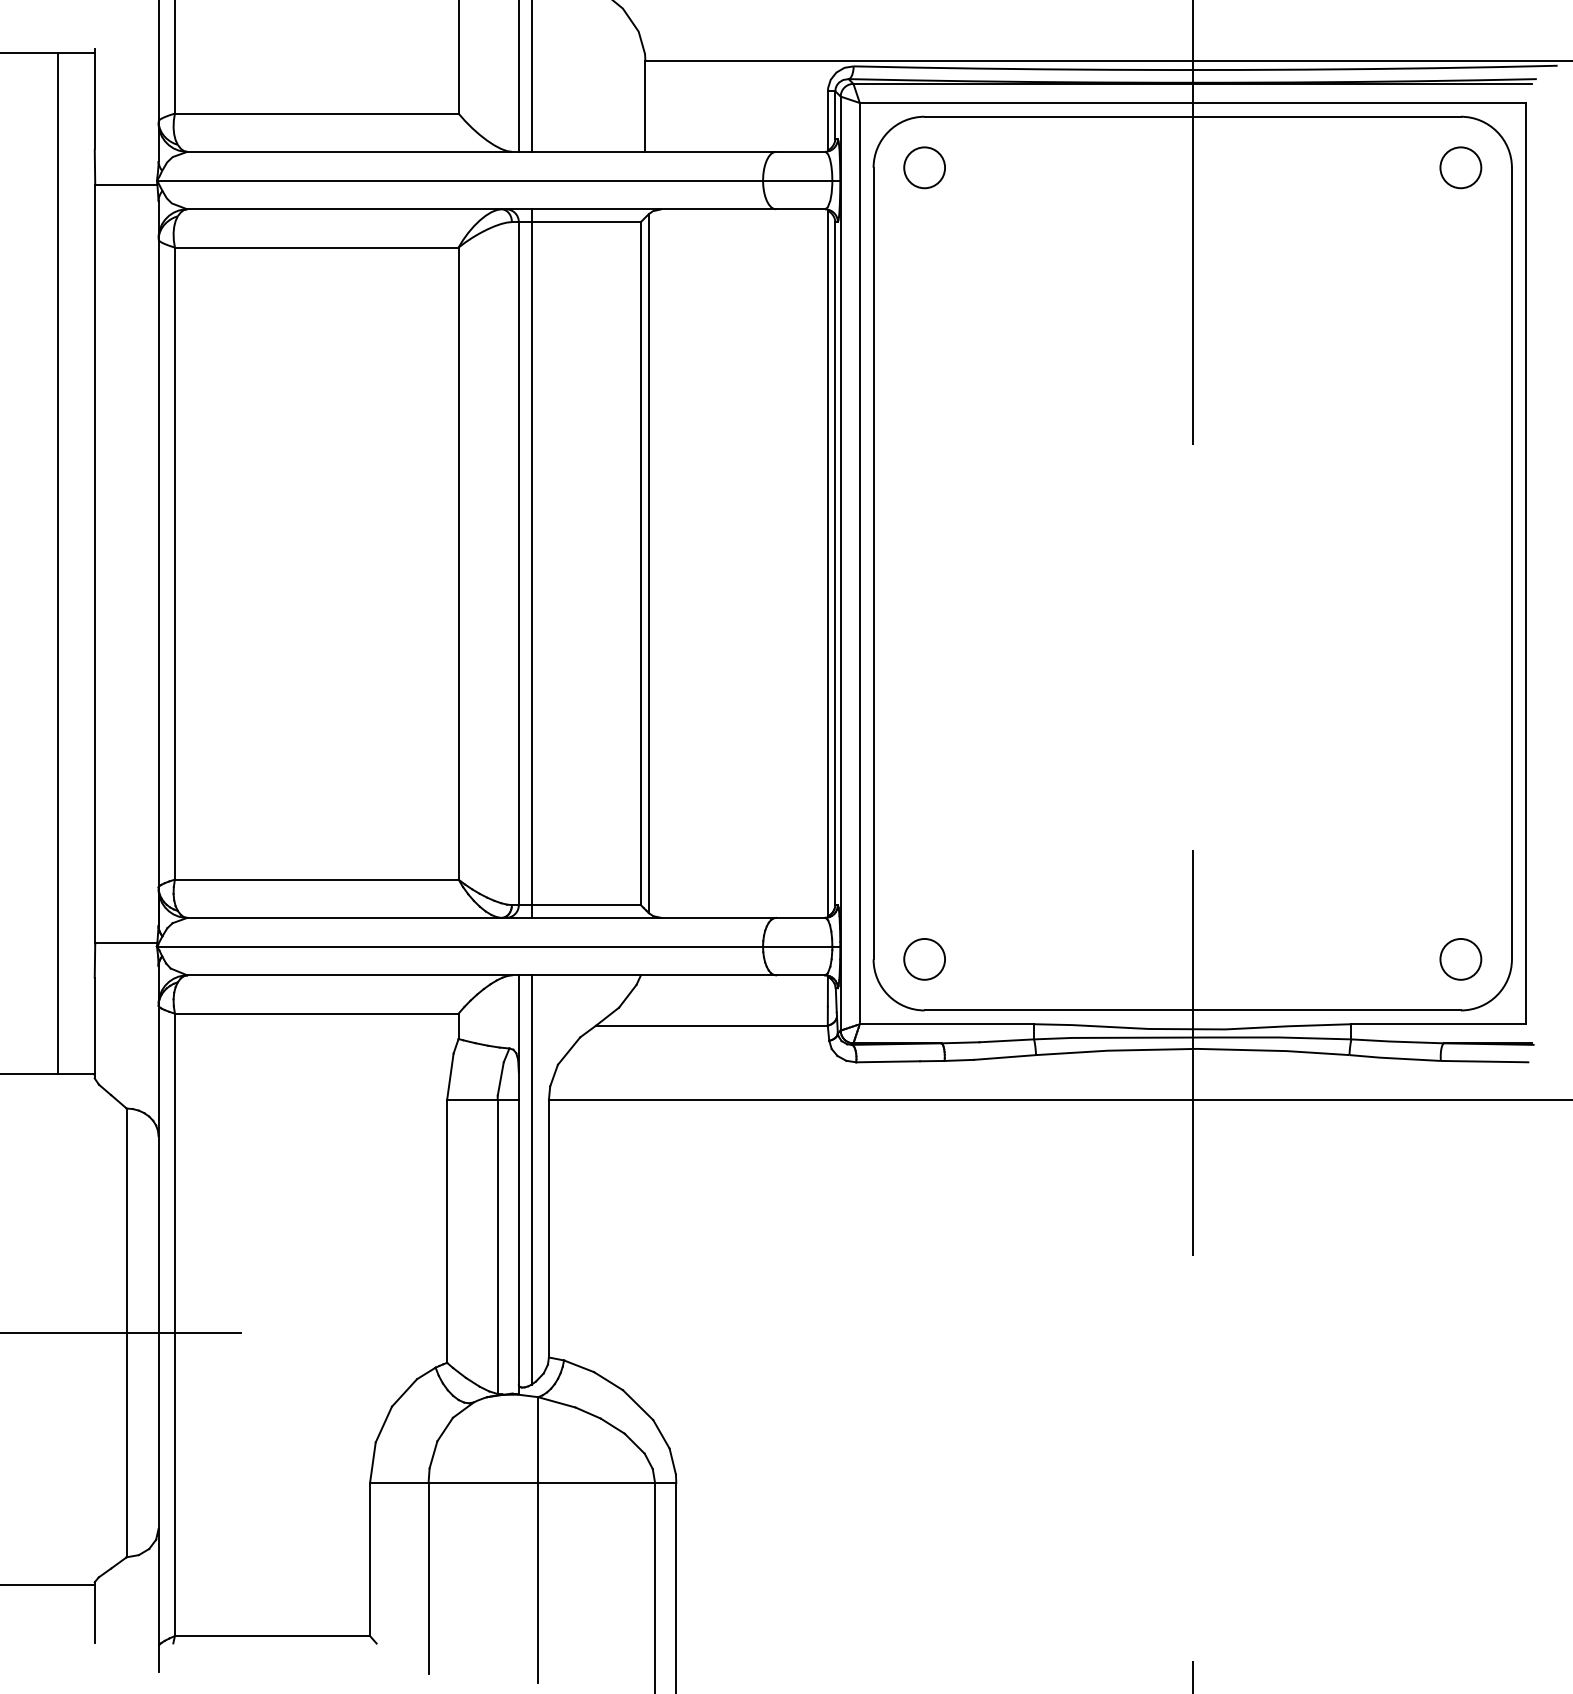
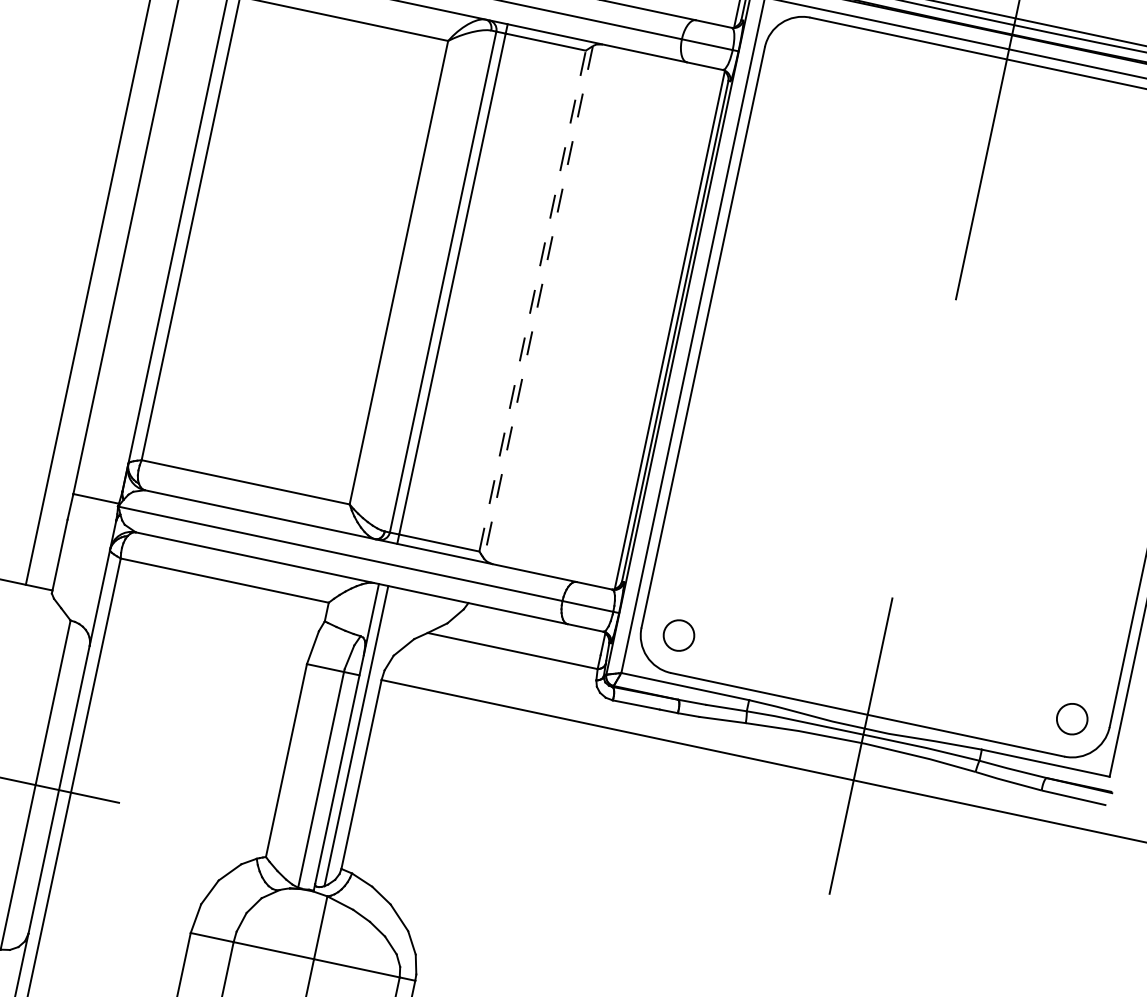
circle: (924, 167) -> (802, 54), removed
line: (640, 563) -> (532, 300), solid -> dashed
line: (648, 563) -> (538, 302), solid -> dashed

